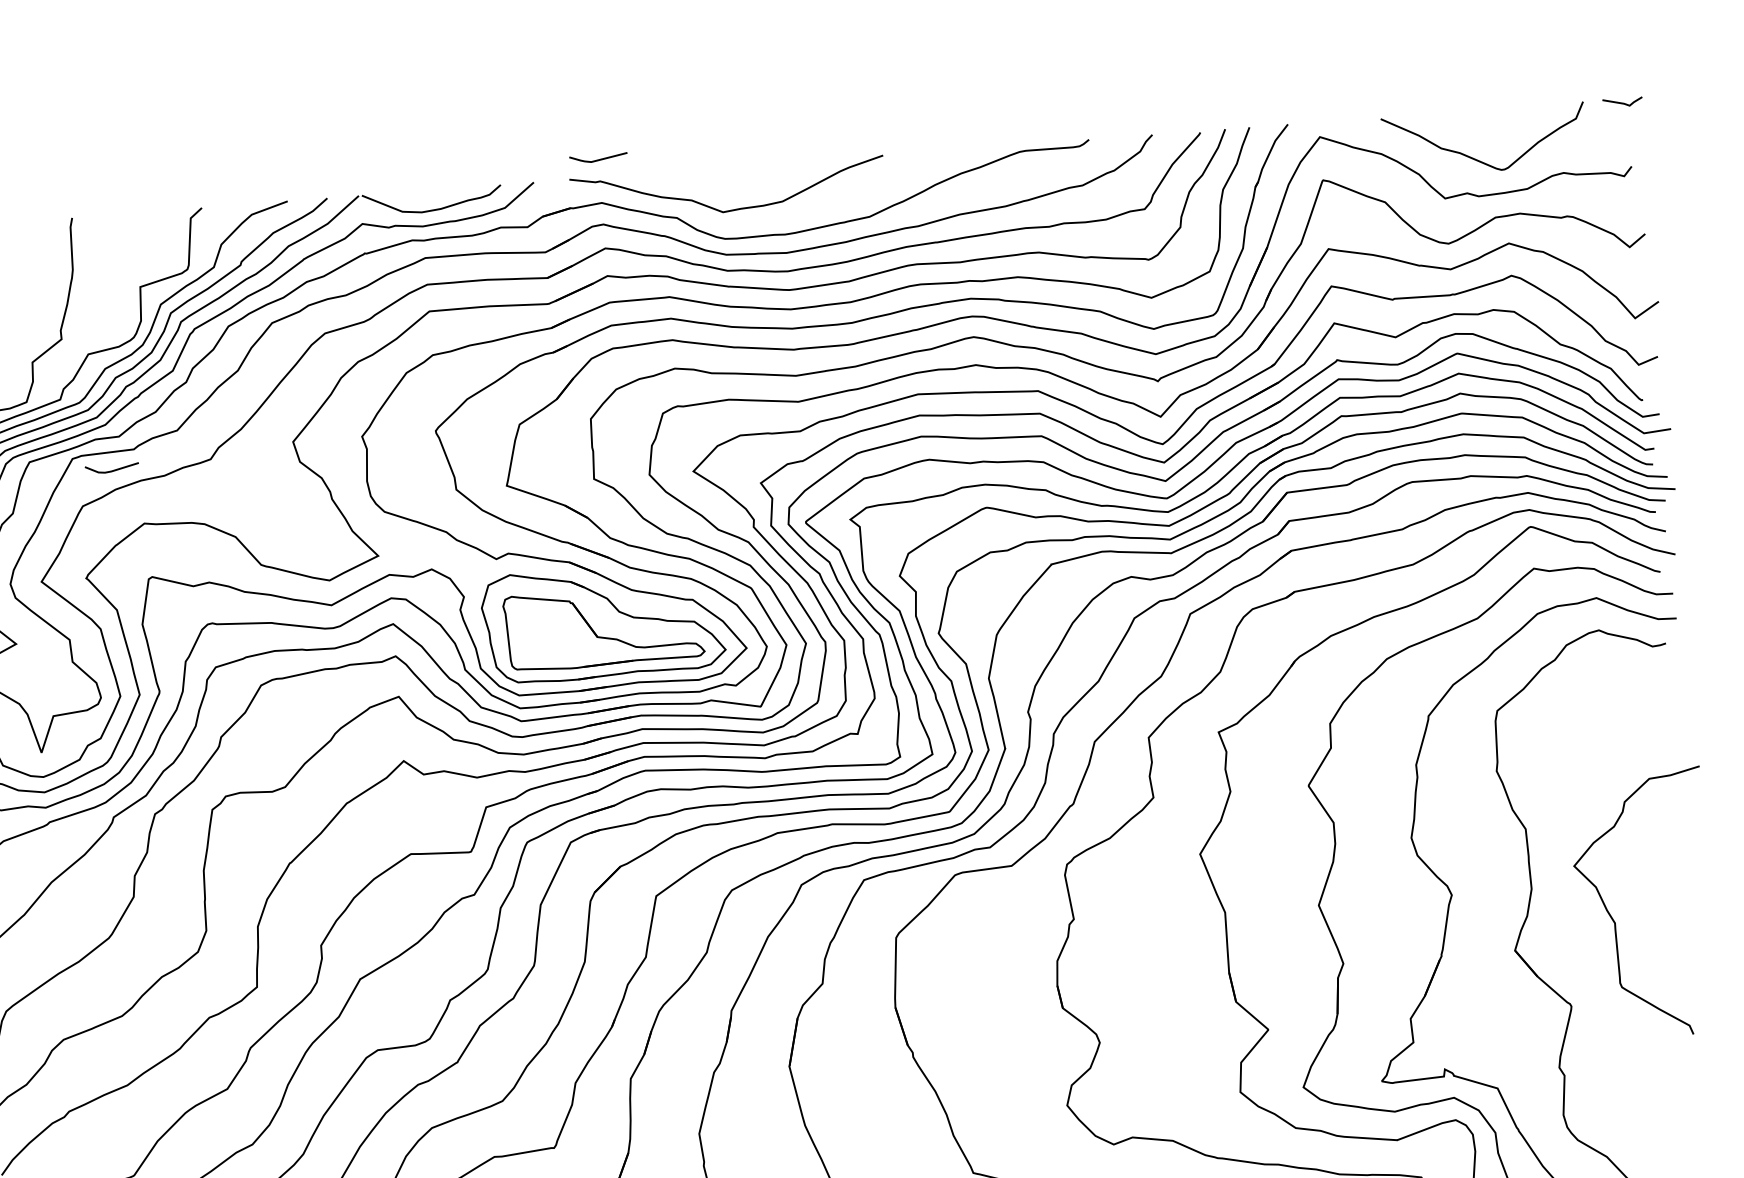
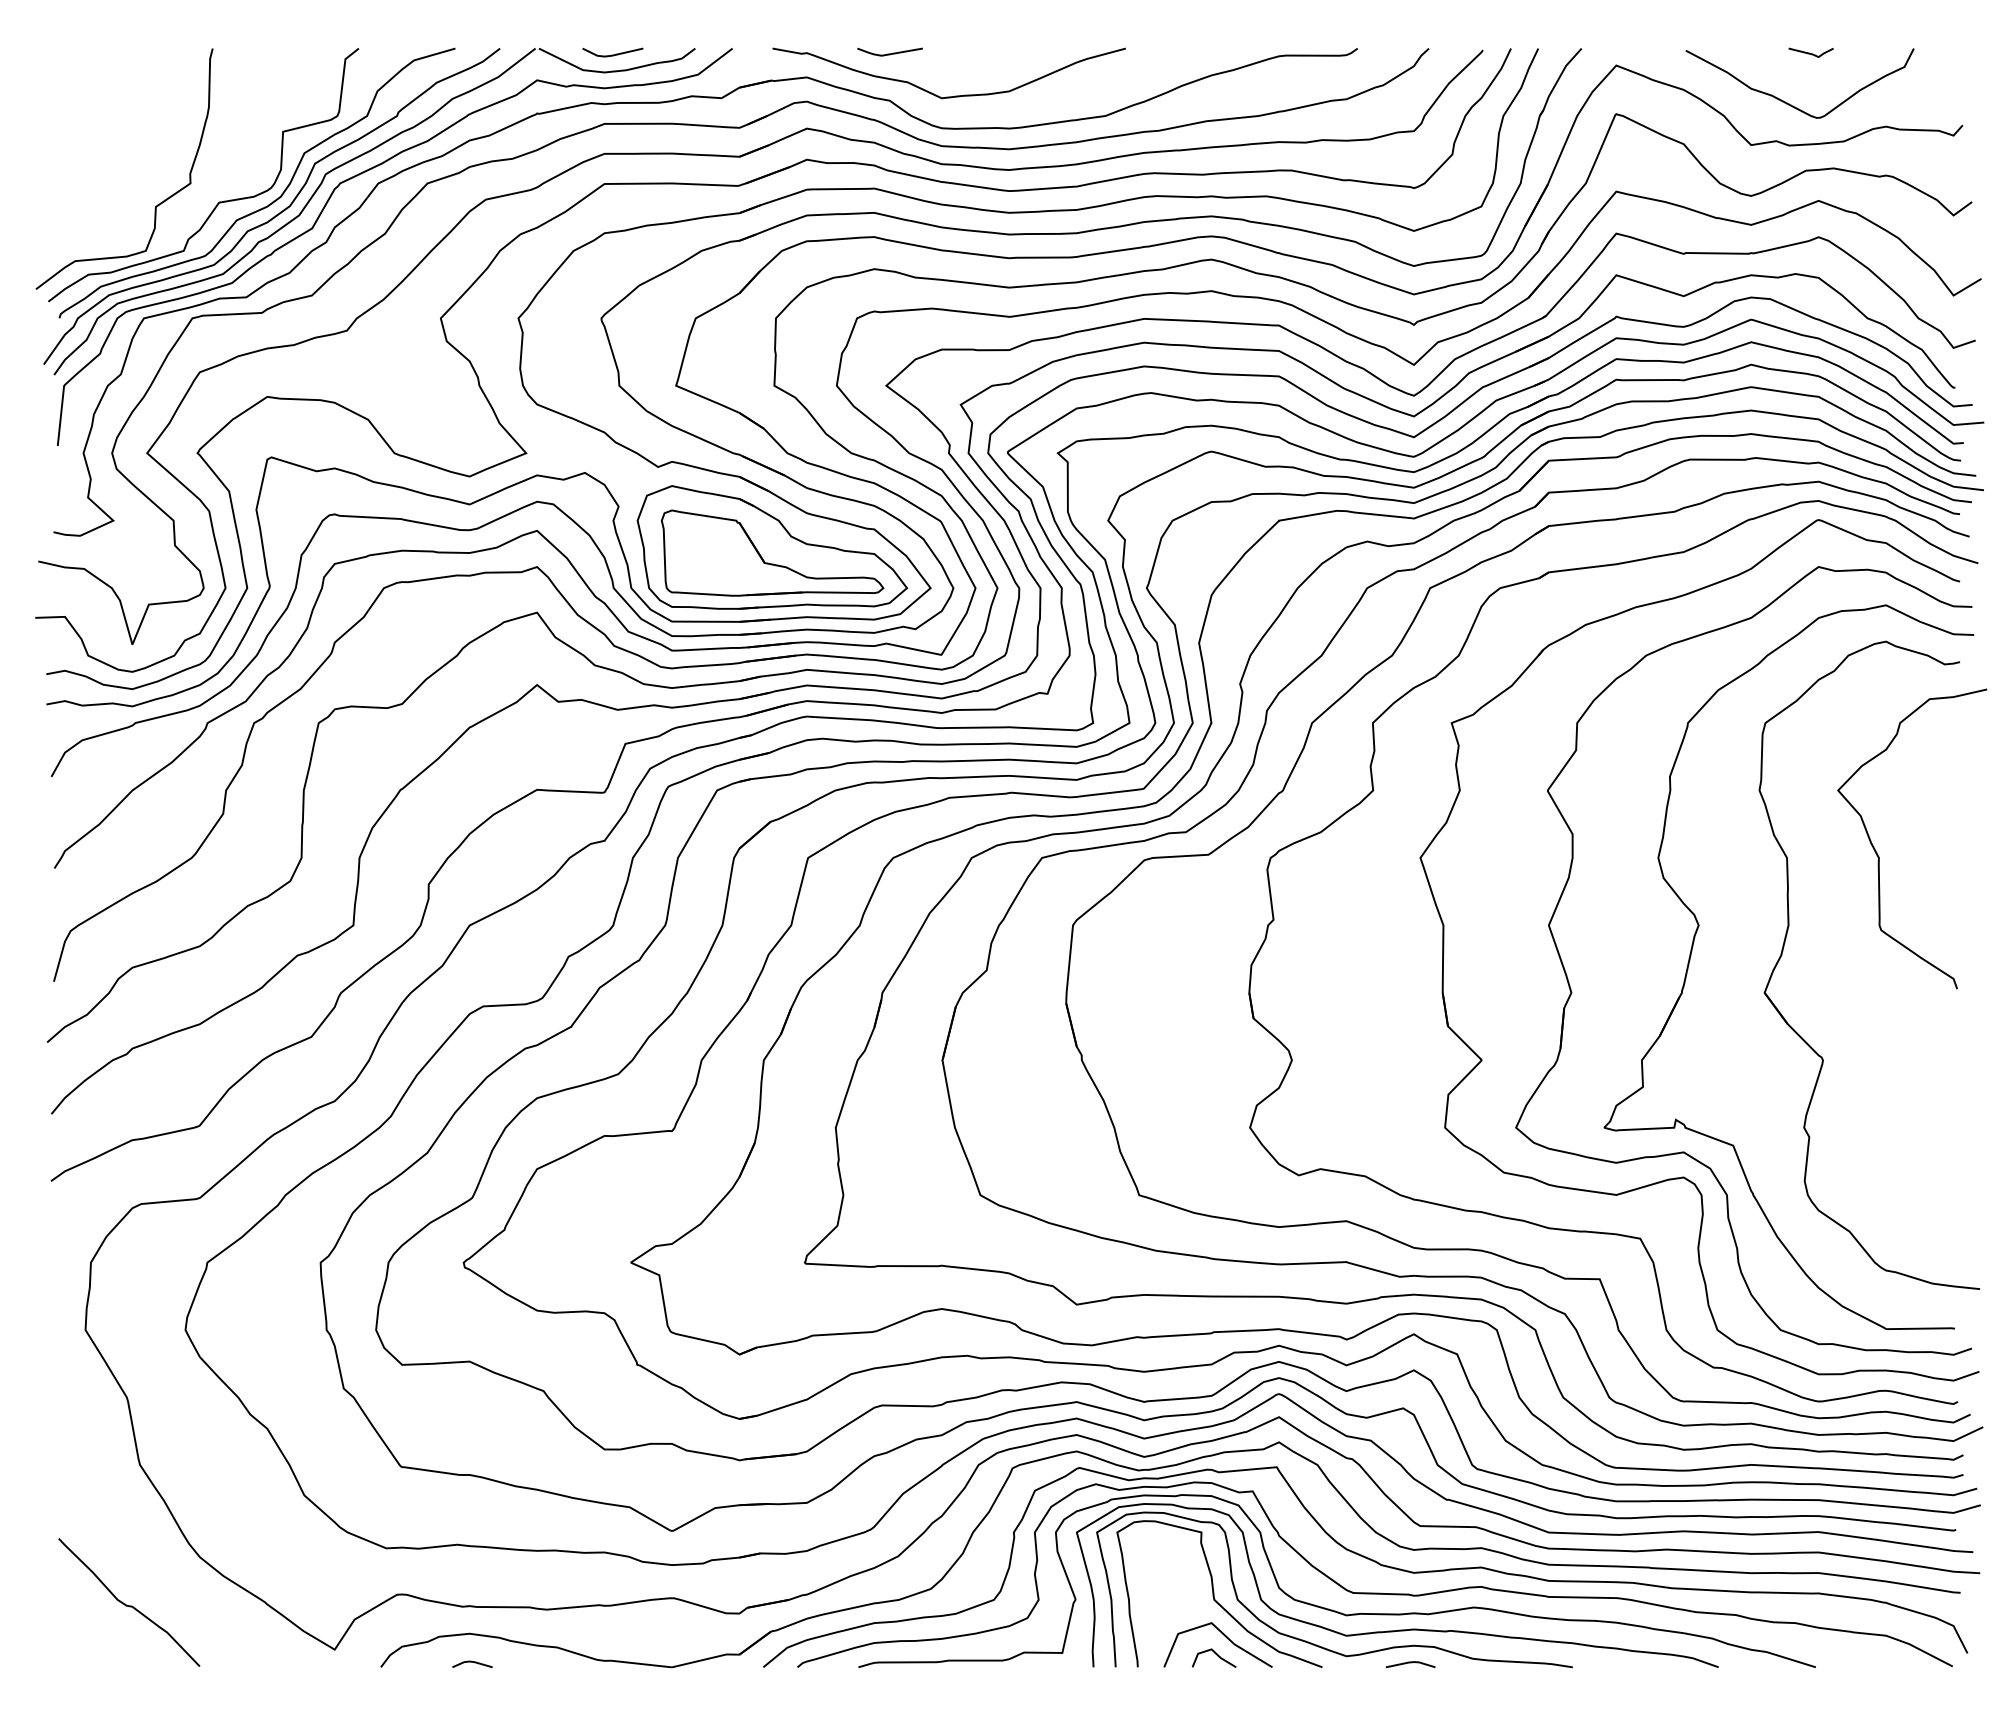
line: (1621, 102) -> (1809, 52), moved
line: (598, 159) -> (889, 53), moved
line: (111, 470) -> (612, 54), moved
curve: (1614, 920) -> (1878, 854), moved

